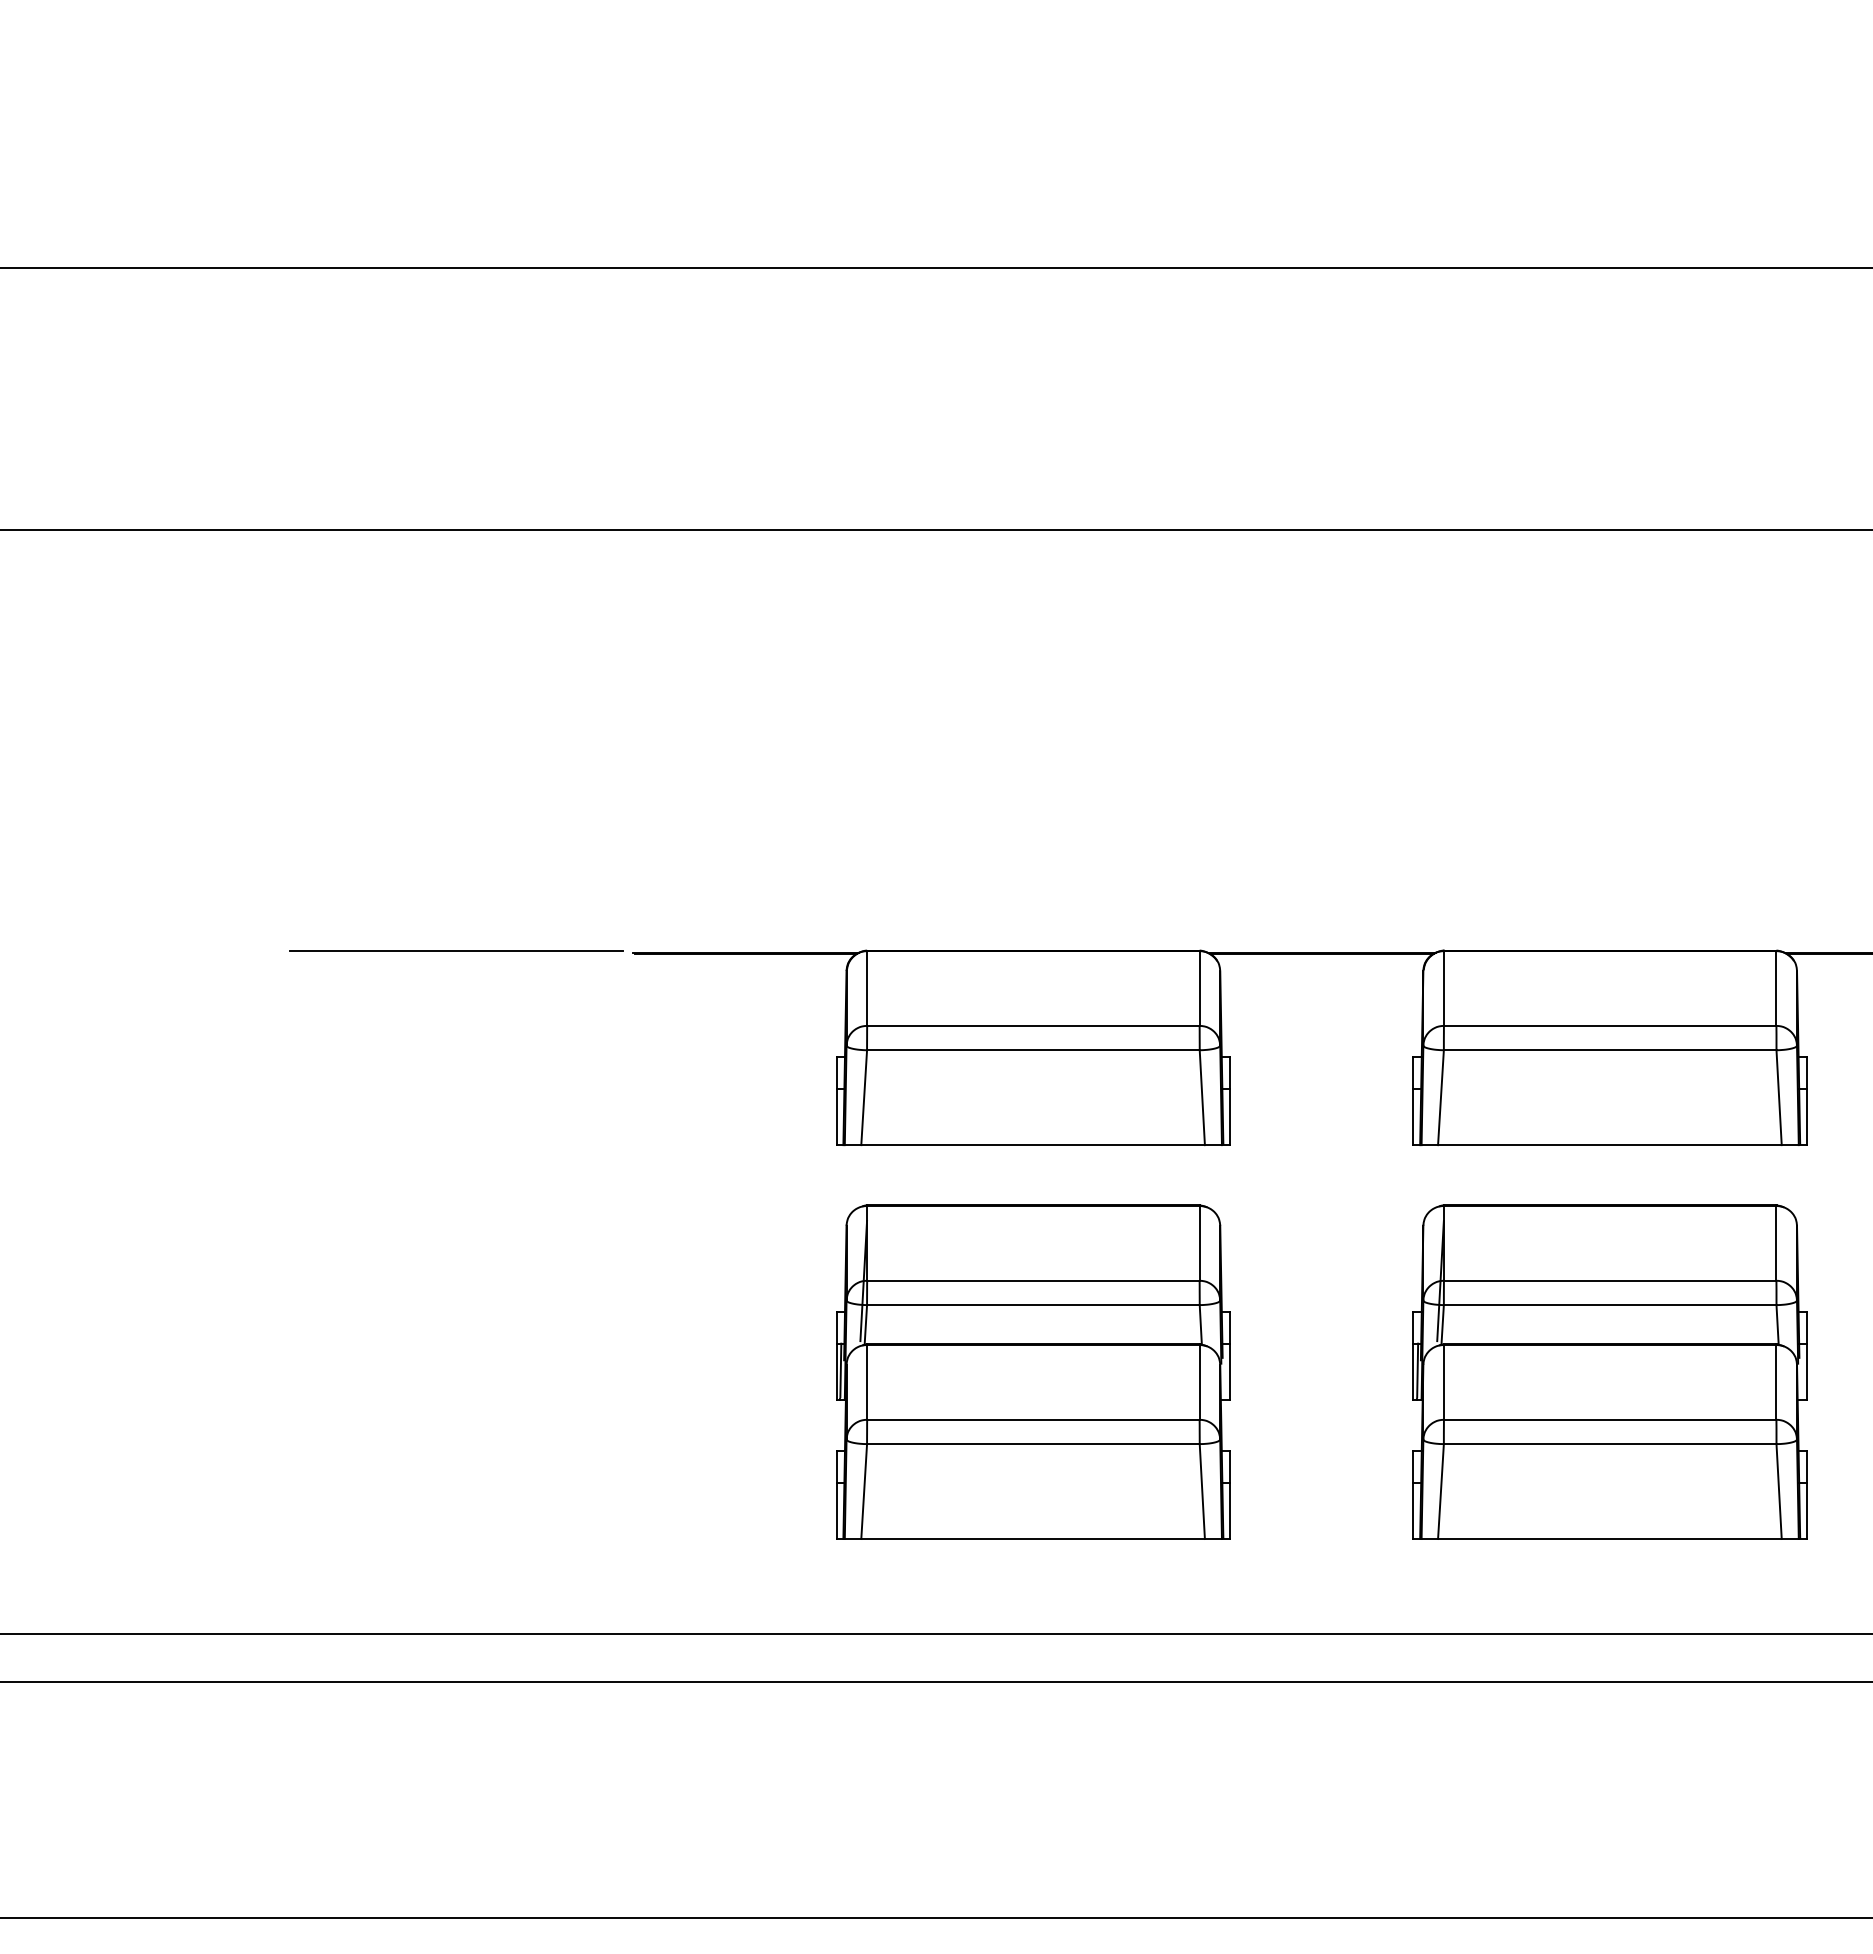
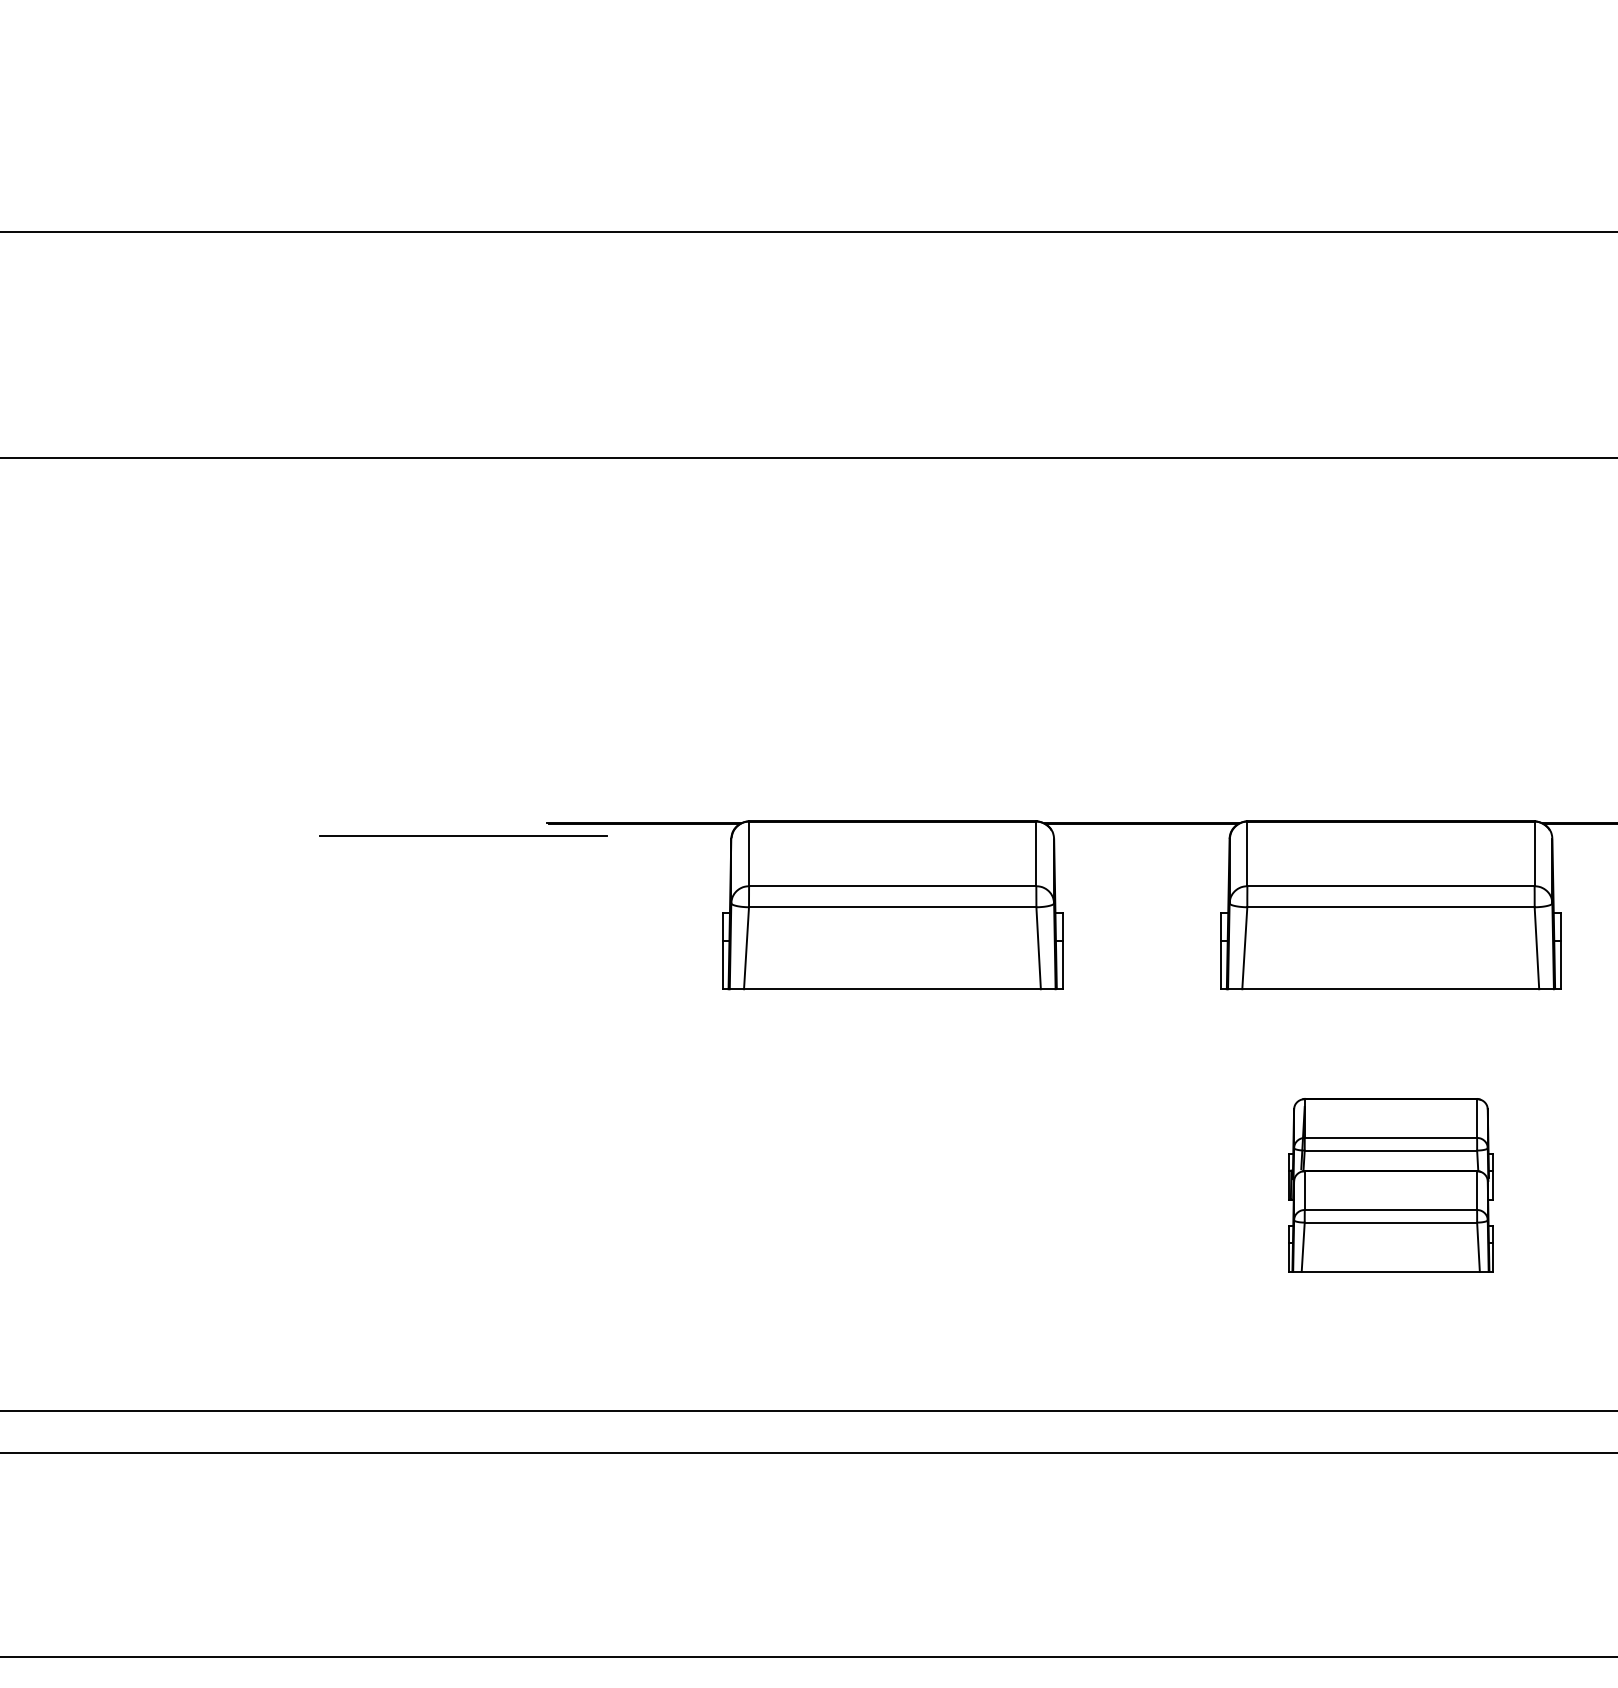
line: (456, 950) -> (463, 835), moved
part: (1033, 1371) -> (892, 1184), removed
part: (1609, 1371) -> (1390, 1184), size x0.6

